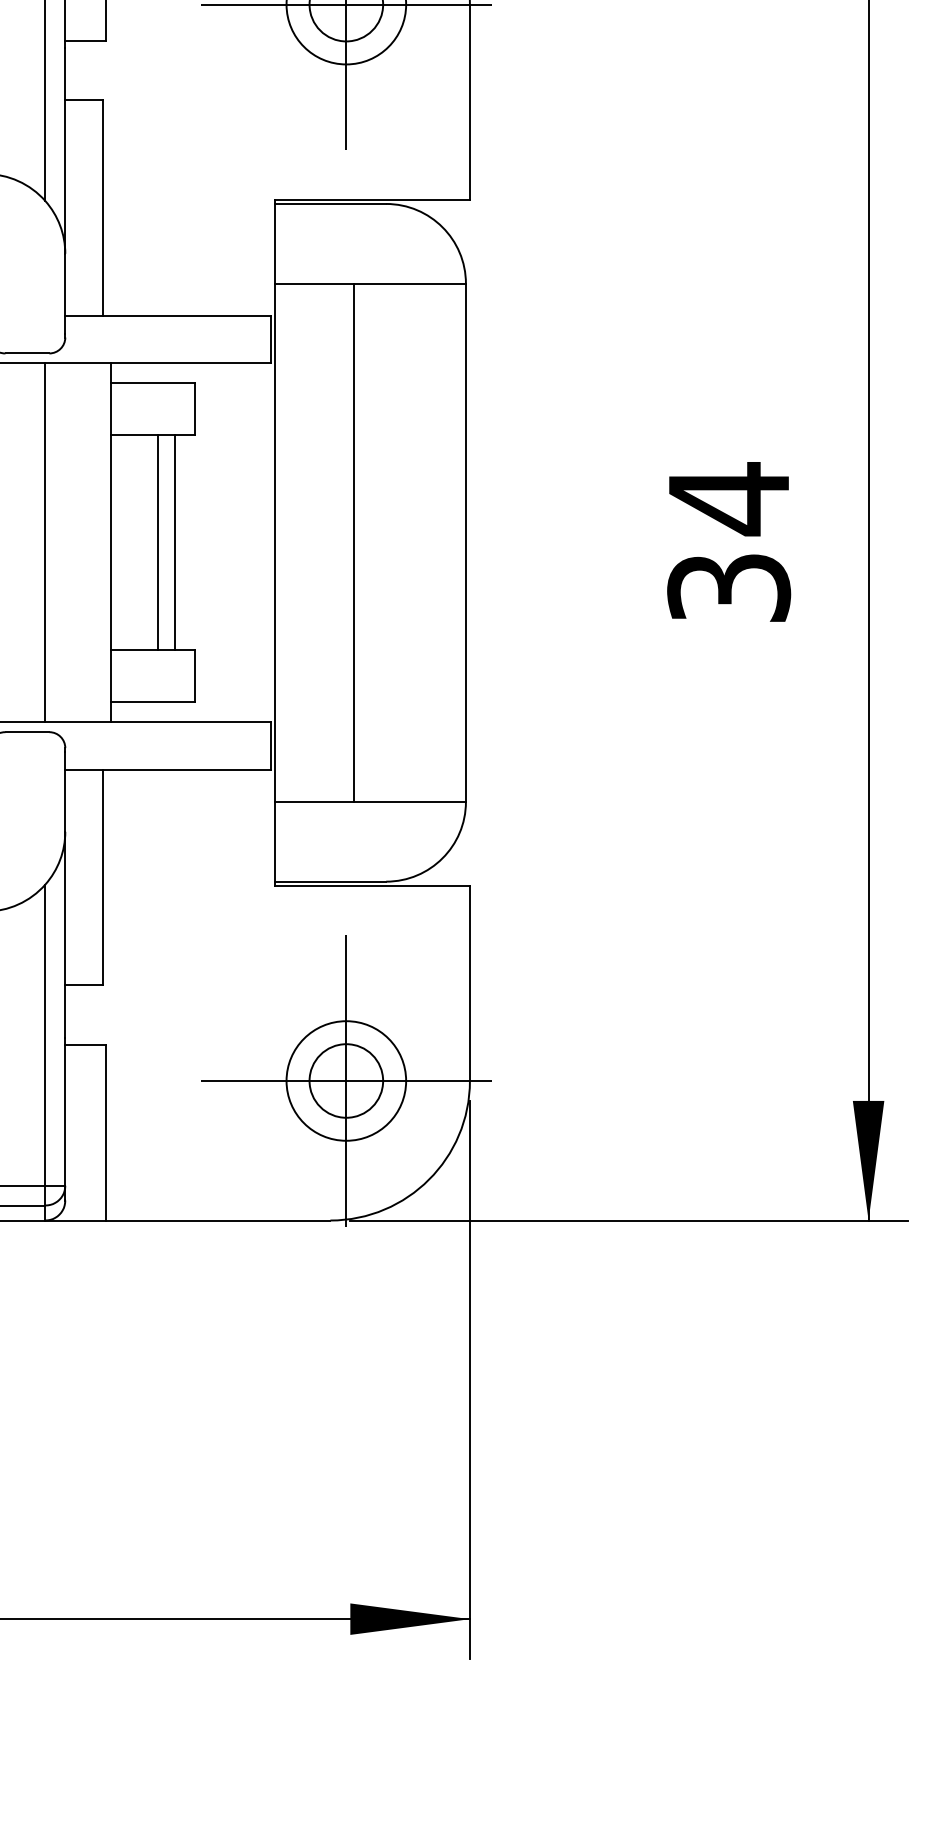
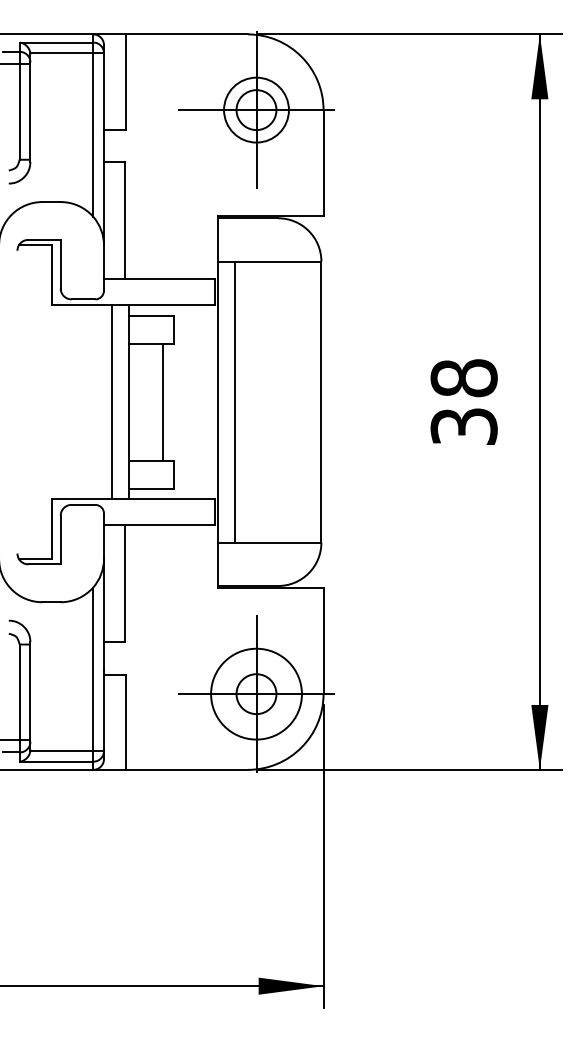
text: (727, 499) -> (463, 378), 34 -> 38
line: (45, 541) -> (112, 401), moved
line: (158, 541) -> (154, 401), removed
line: (353, 541) -> (234, 401), moved
circle: (346, 1079) -> (256, 693), size x1.4

